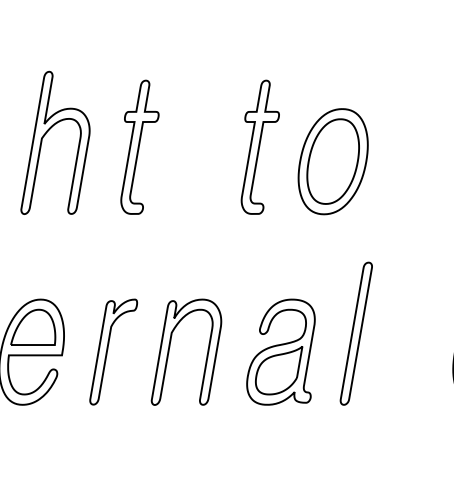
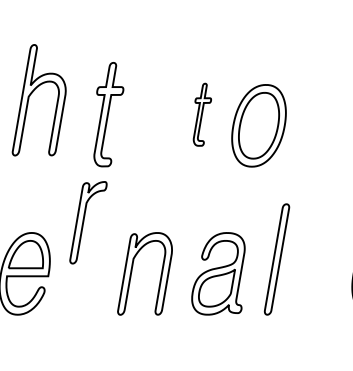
part: (44, 138) -> (30, 96), moved
part: (260, 147) -> (202, 114), size x0.6
part: (113, 351) -> (88, 222), moved

